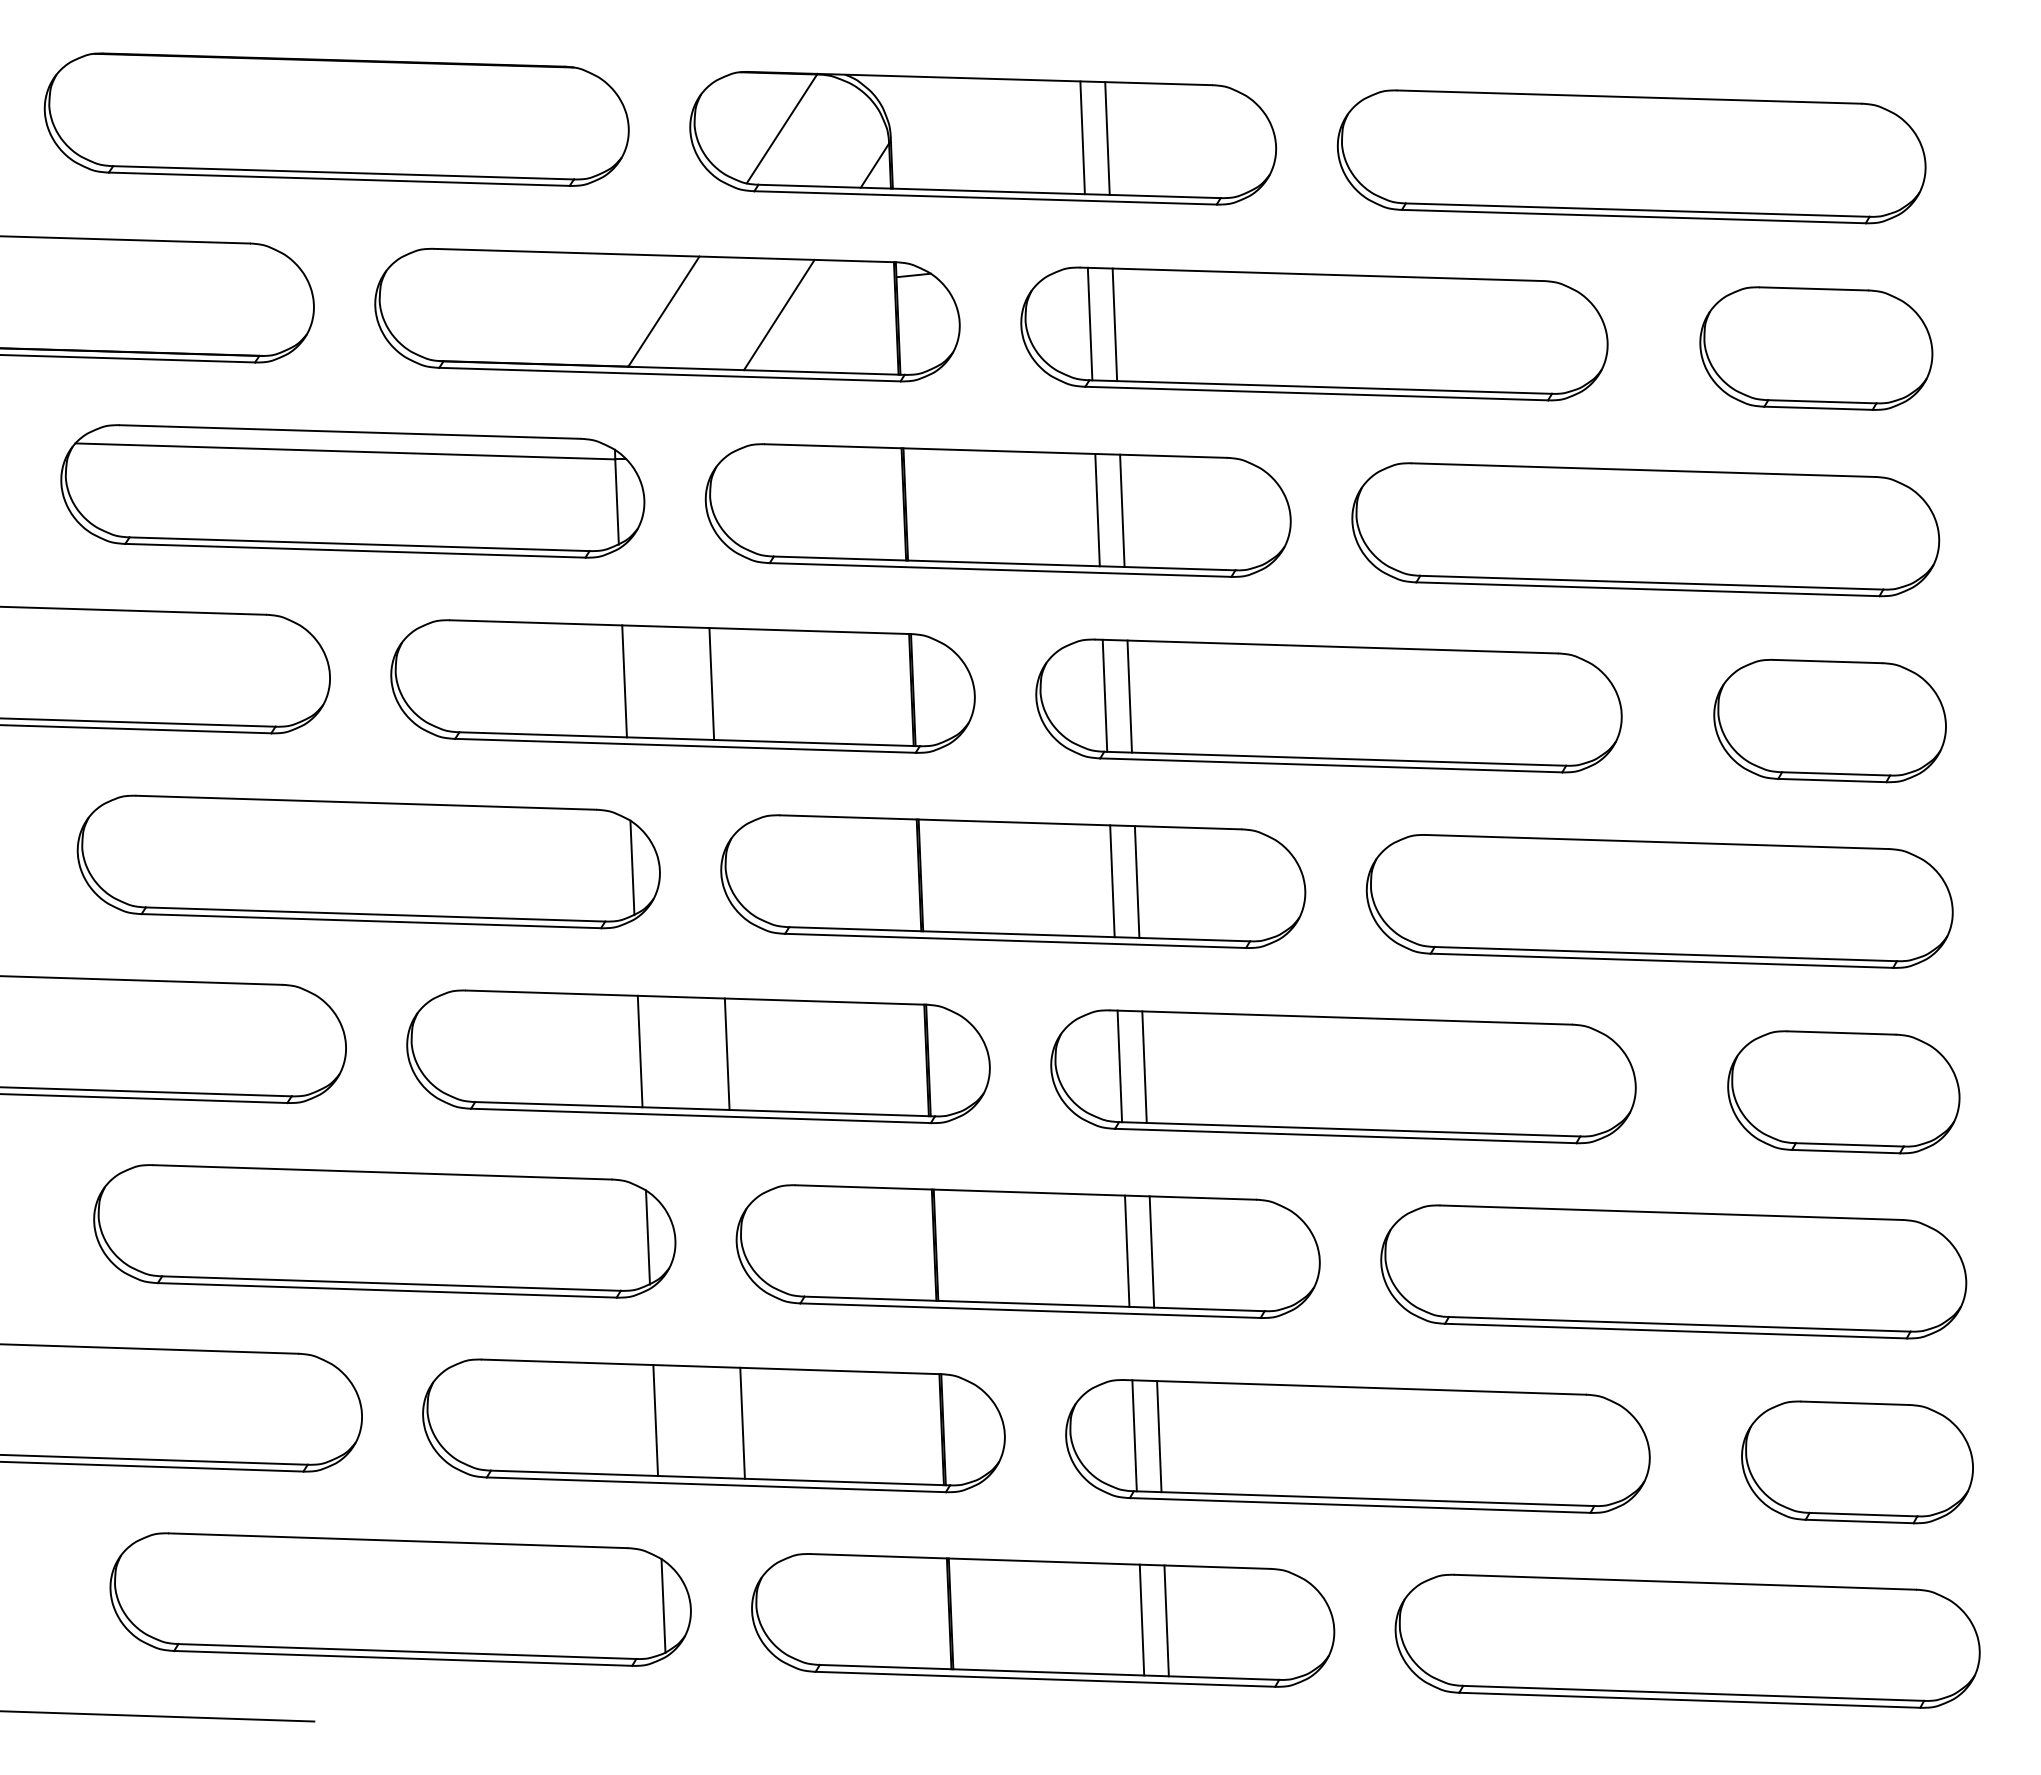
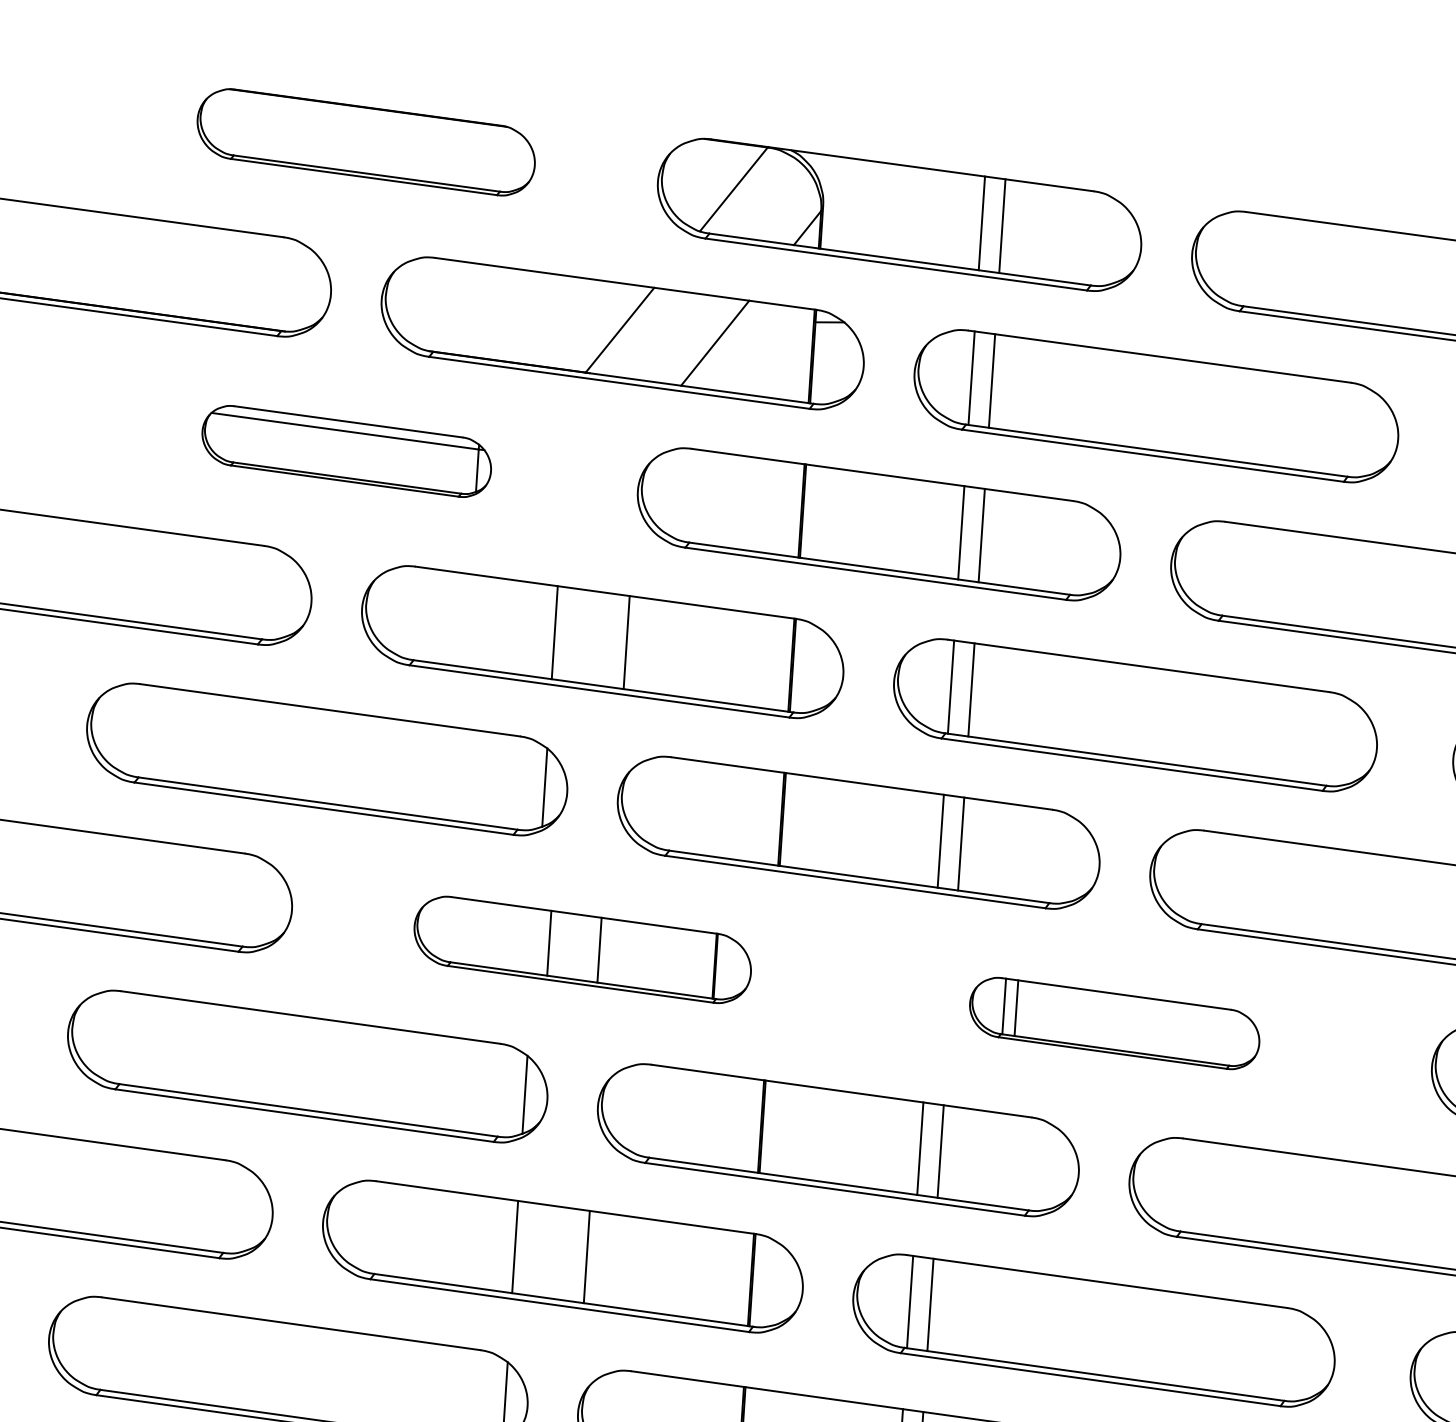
part: (336, 119) -> (366, 142), size x0.7
part: (352, 491) -> (346, 451), size x0.6
part: (698, 1056) -> (582, 949), size x0.7
part: (1343, 1076) -> (1114, 1023), size x0.6

